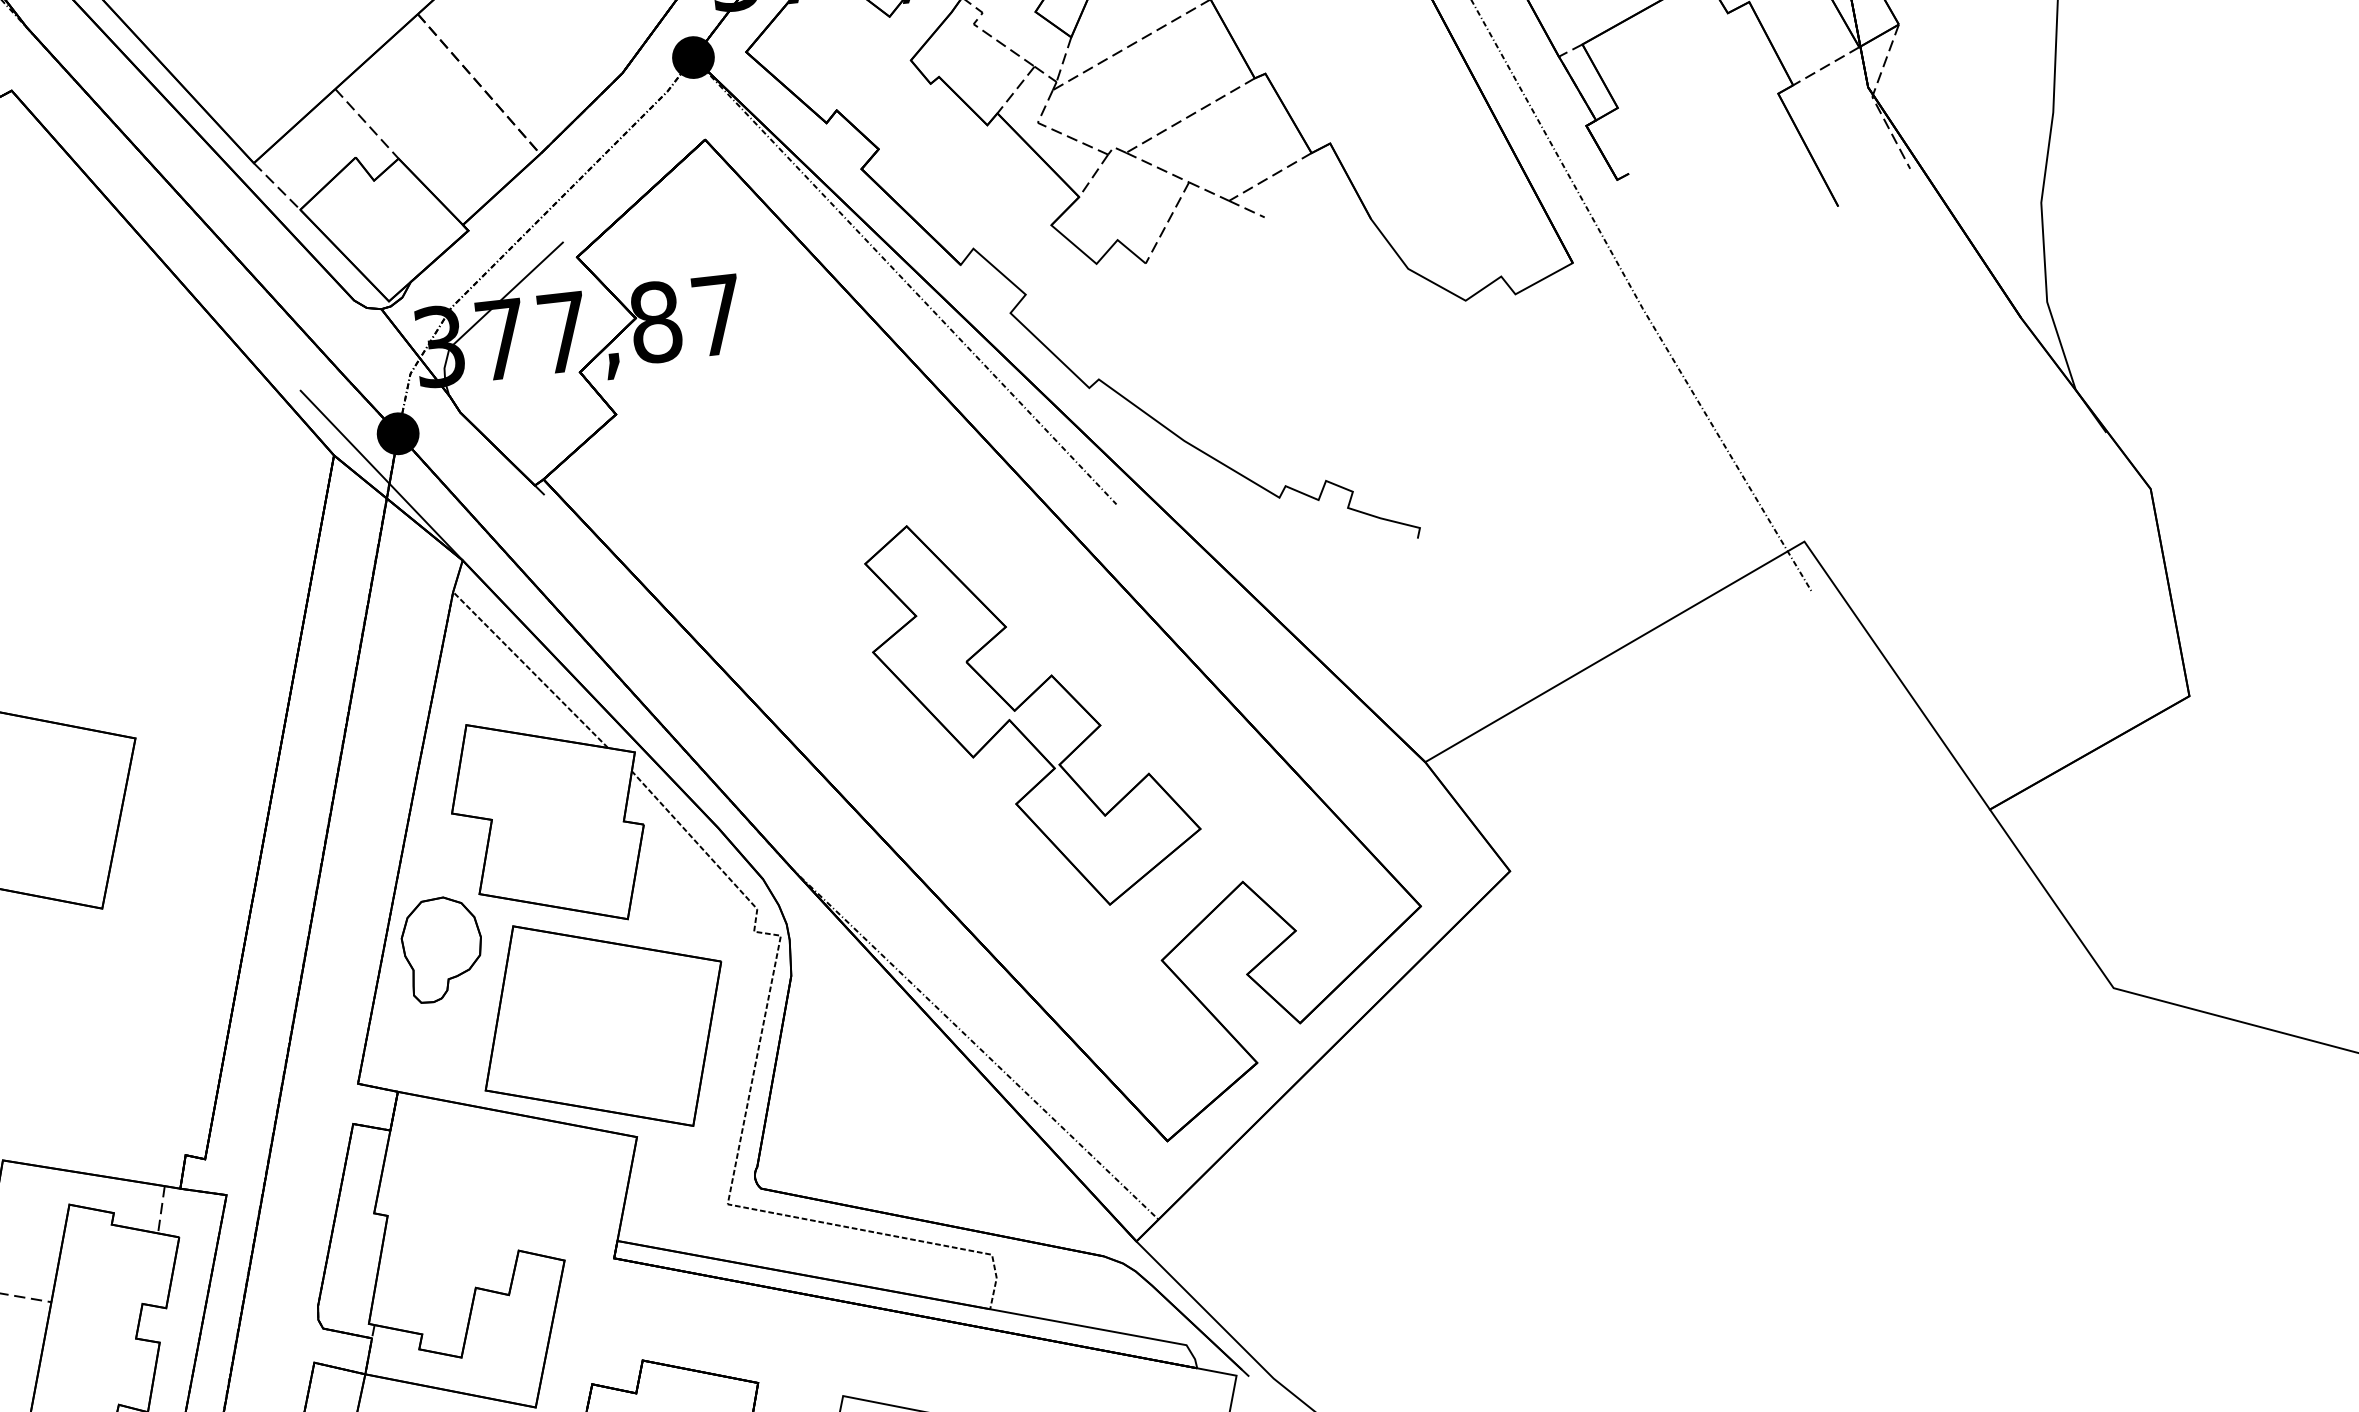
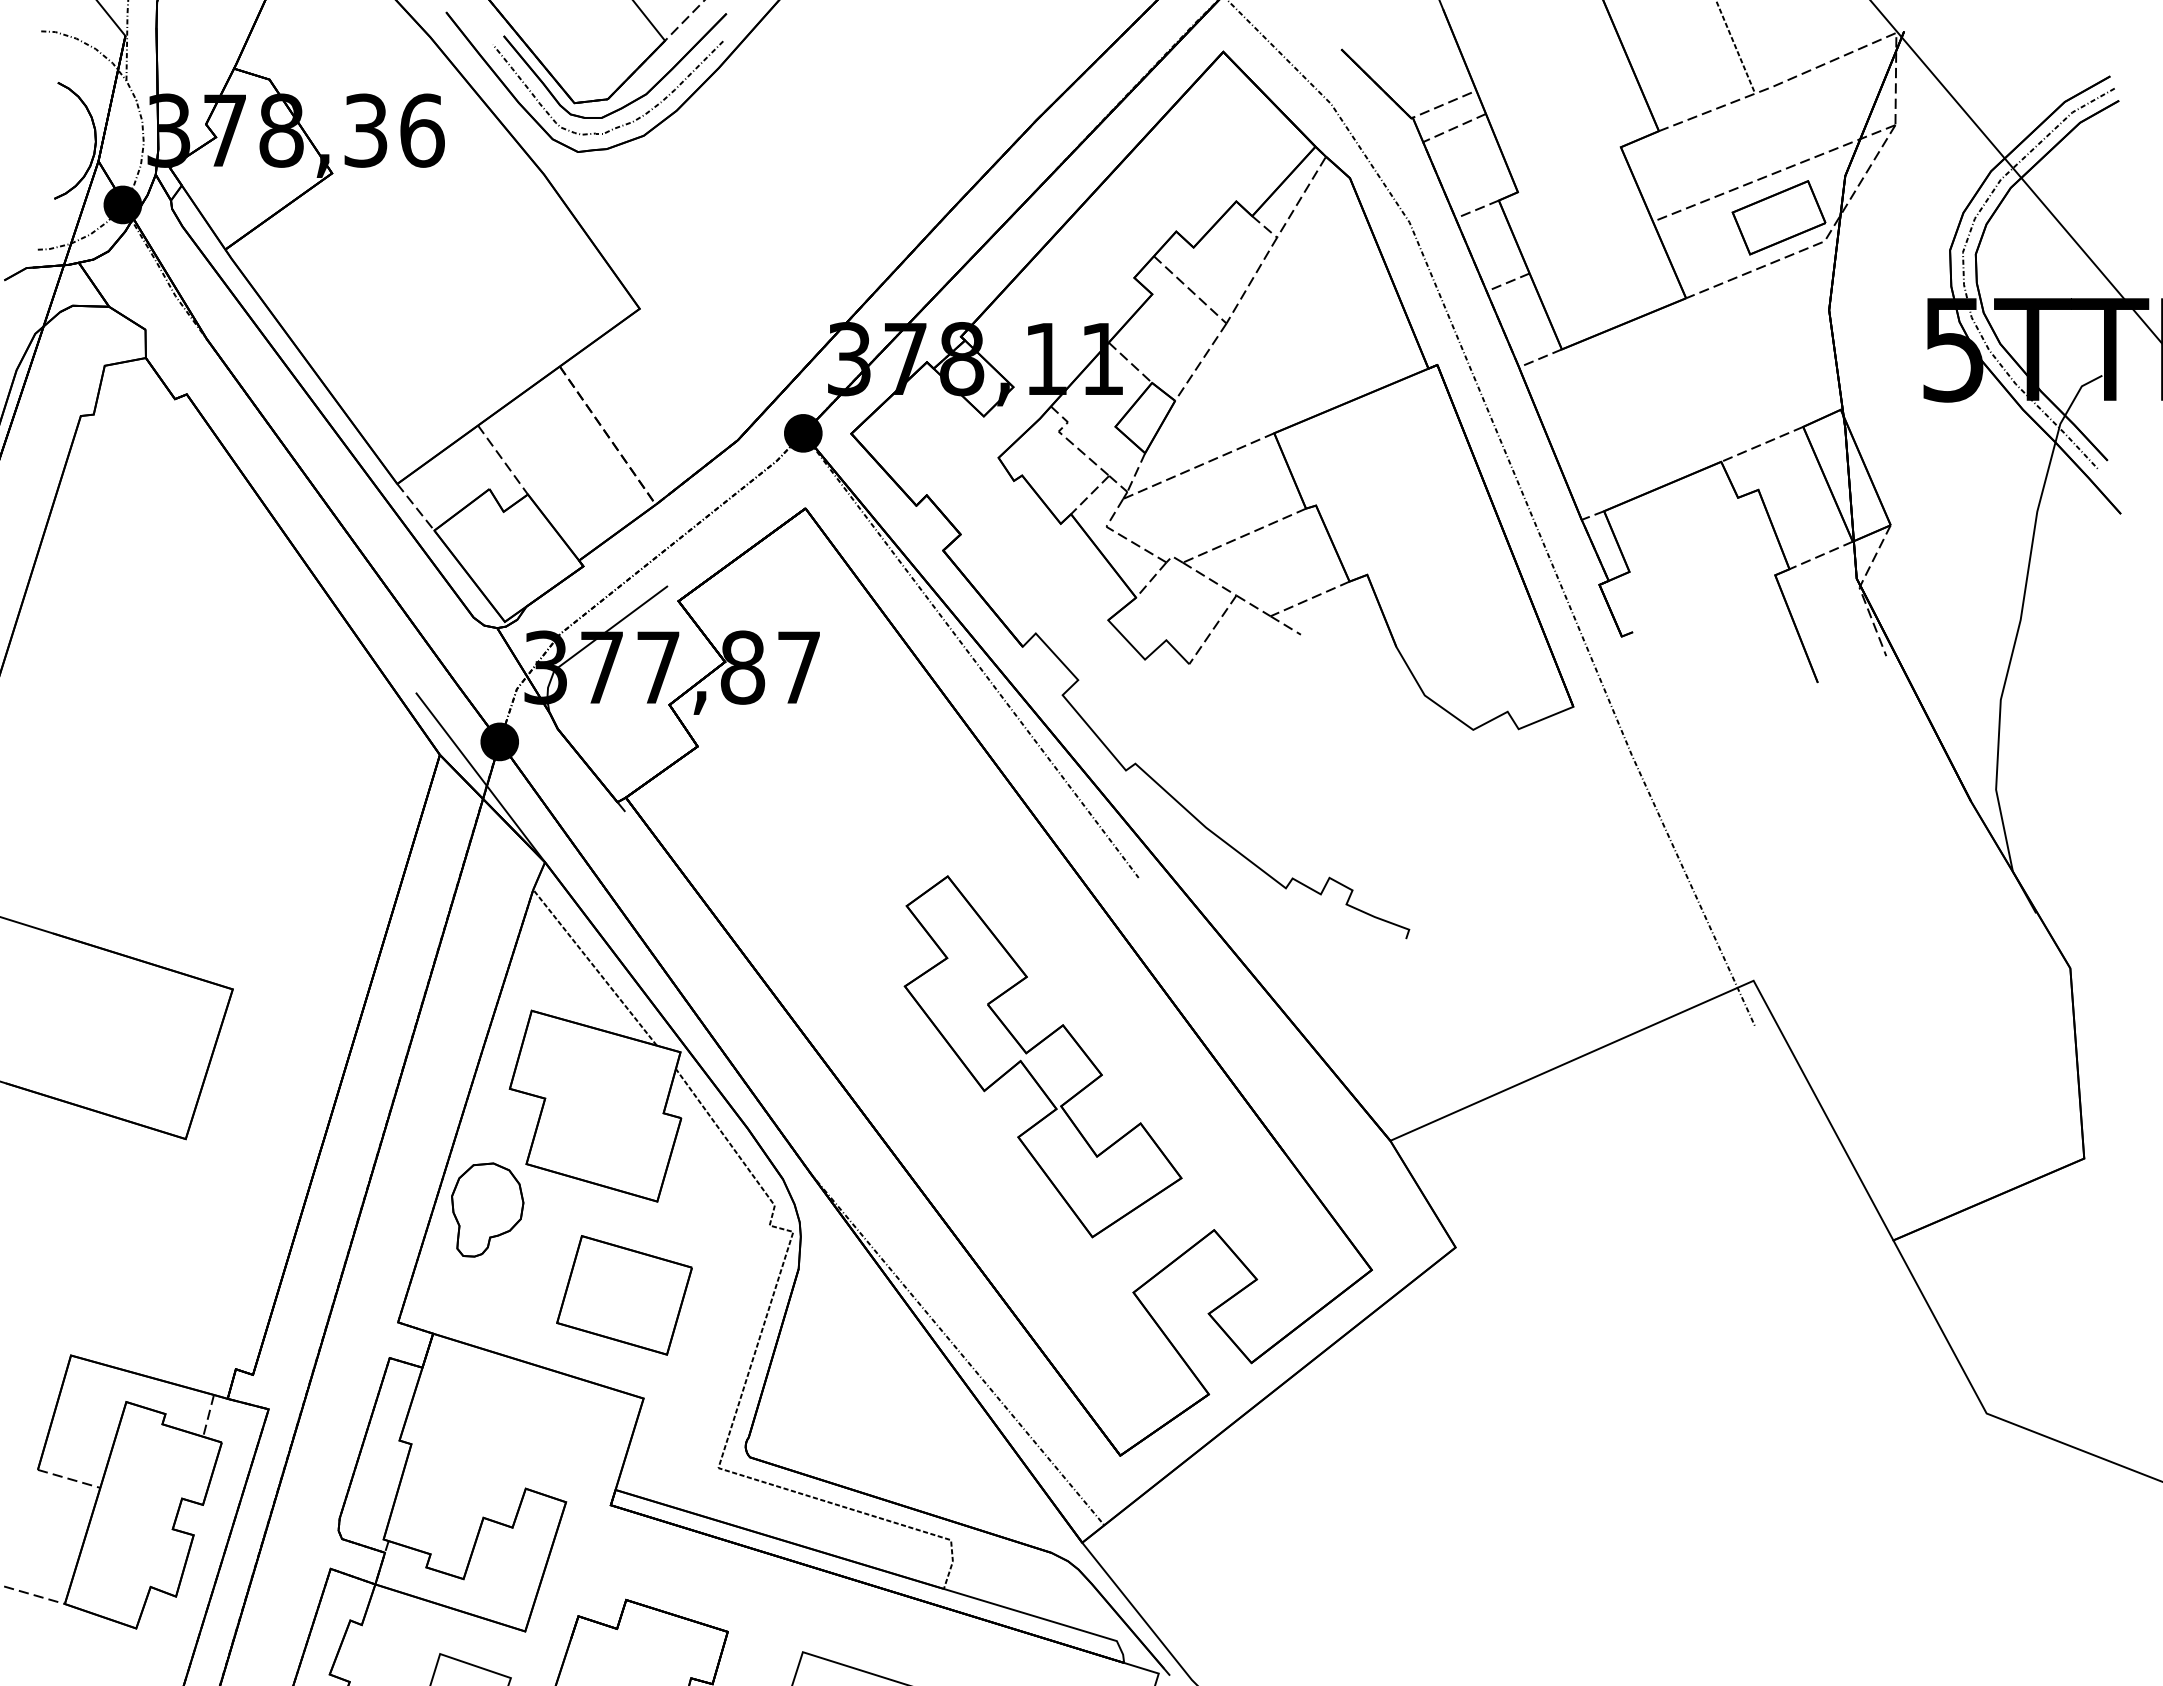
part: (603, 1026) -> (624, 1295), size x0.6

